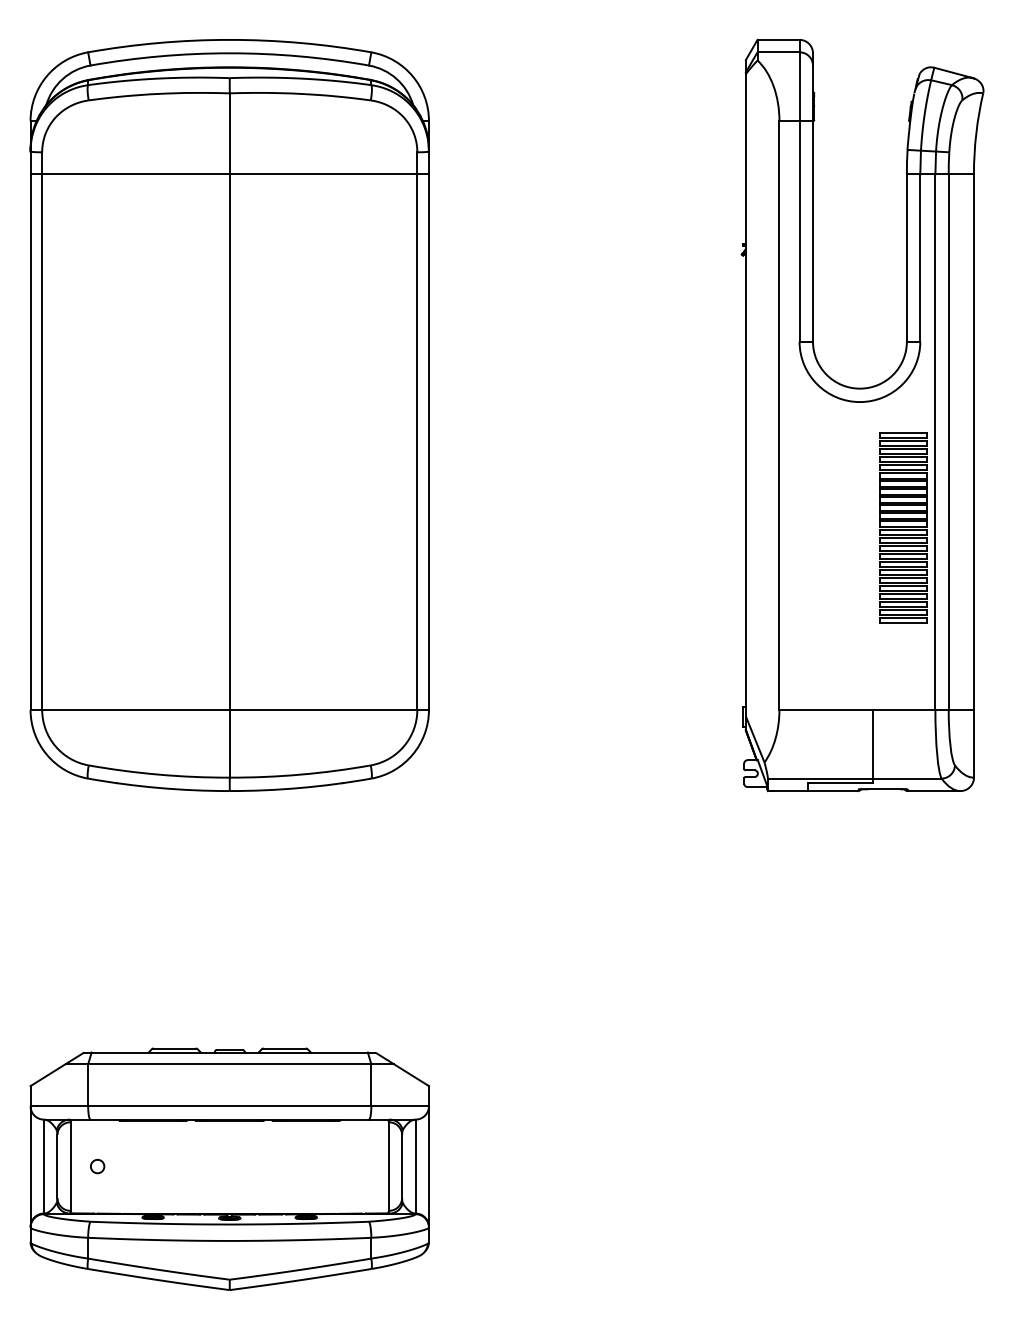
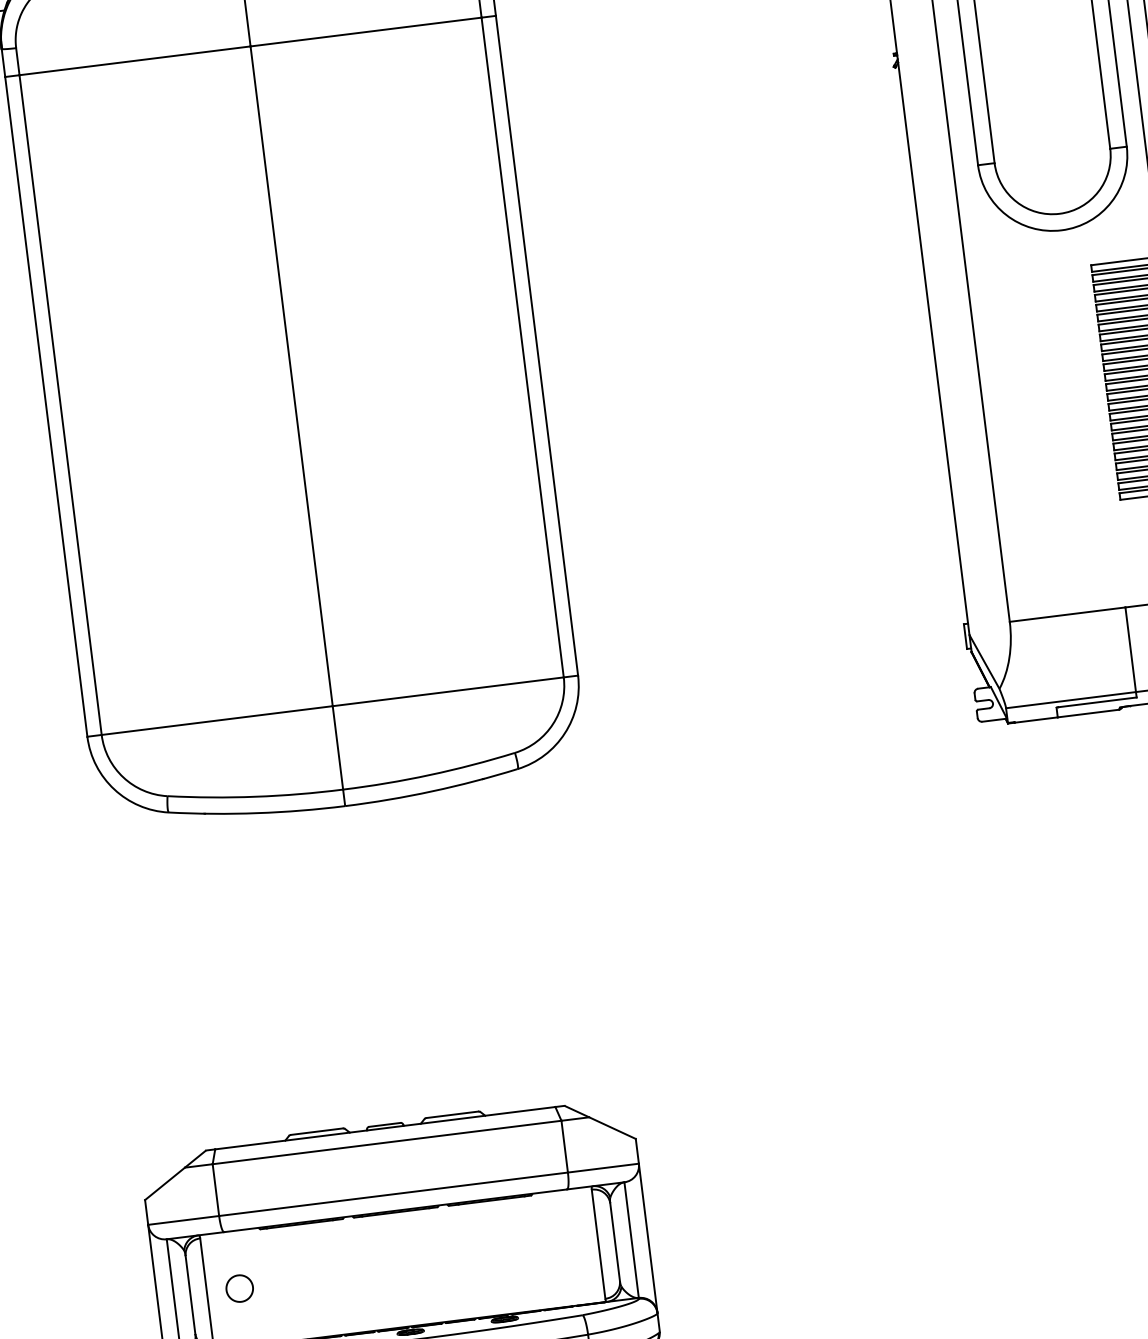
part: (97, 1166) -> (239, 1288), size x1.6

